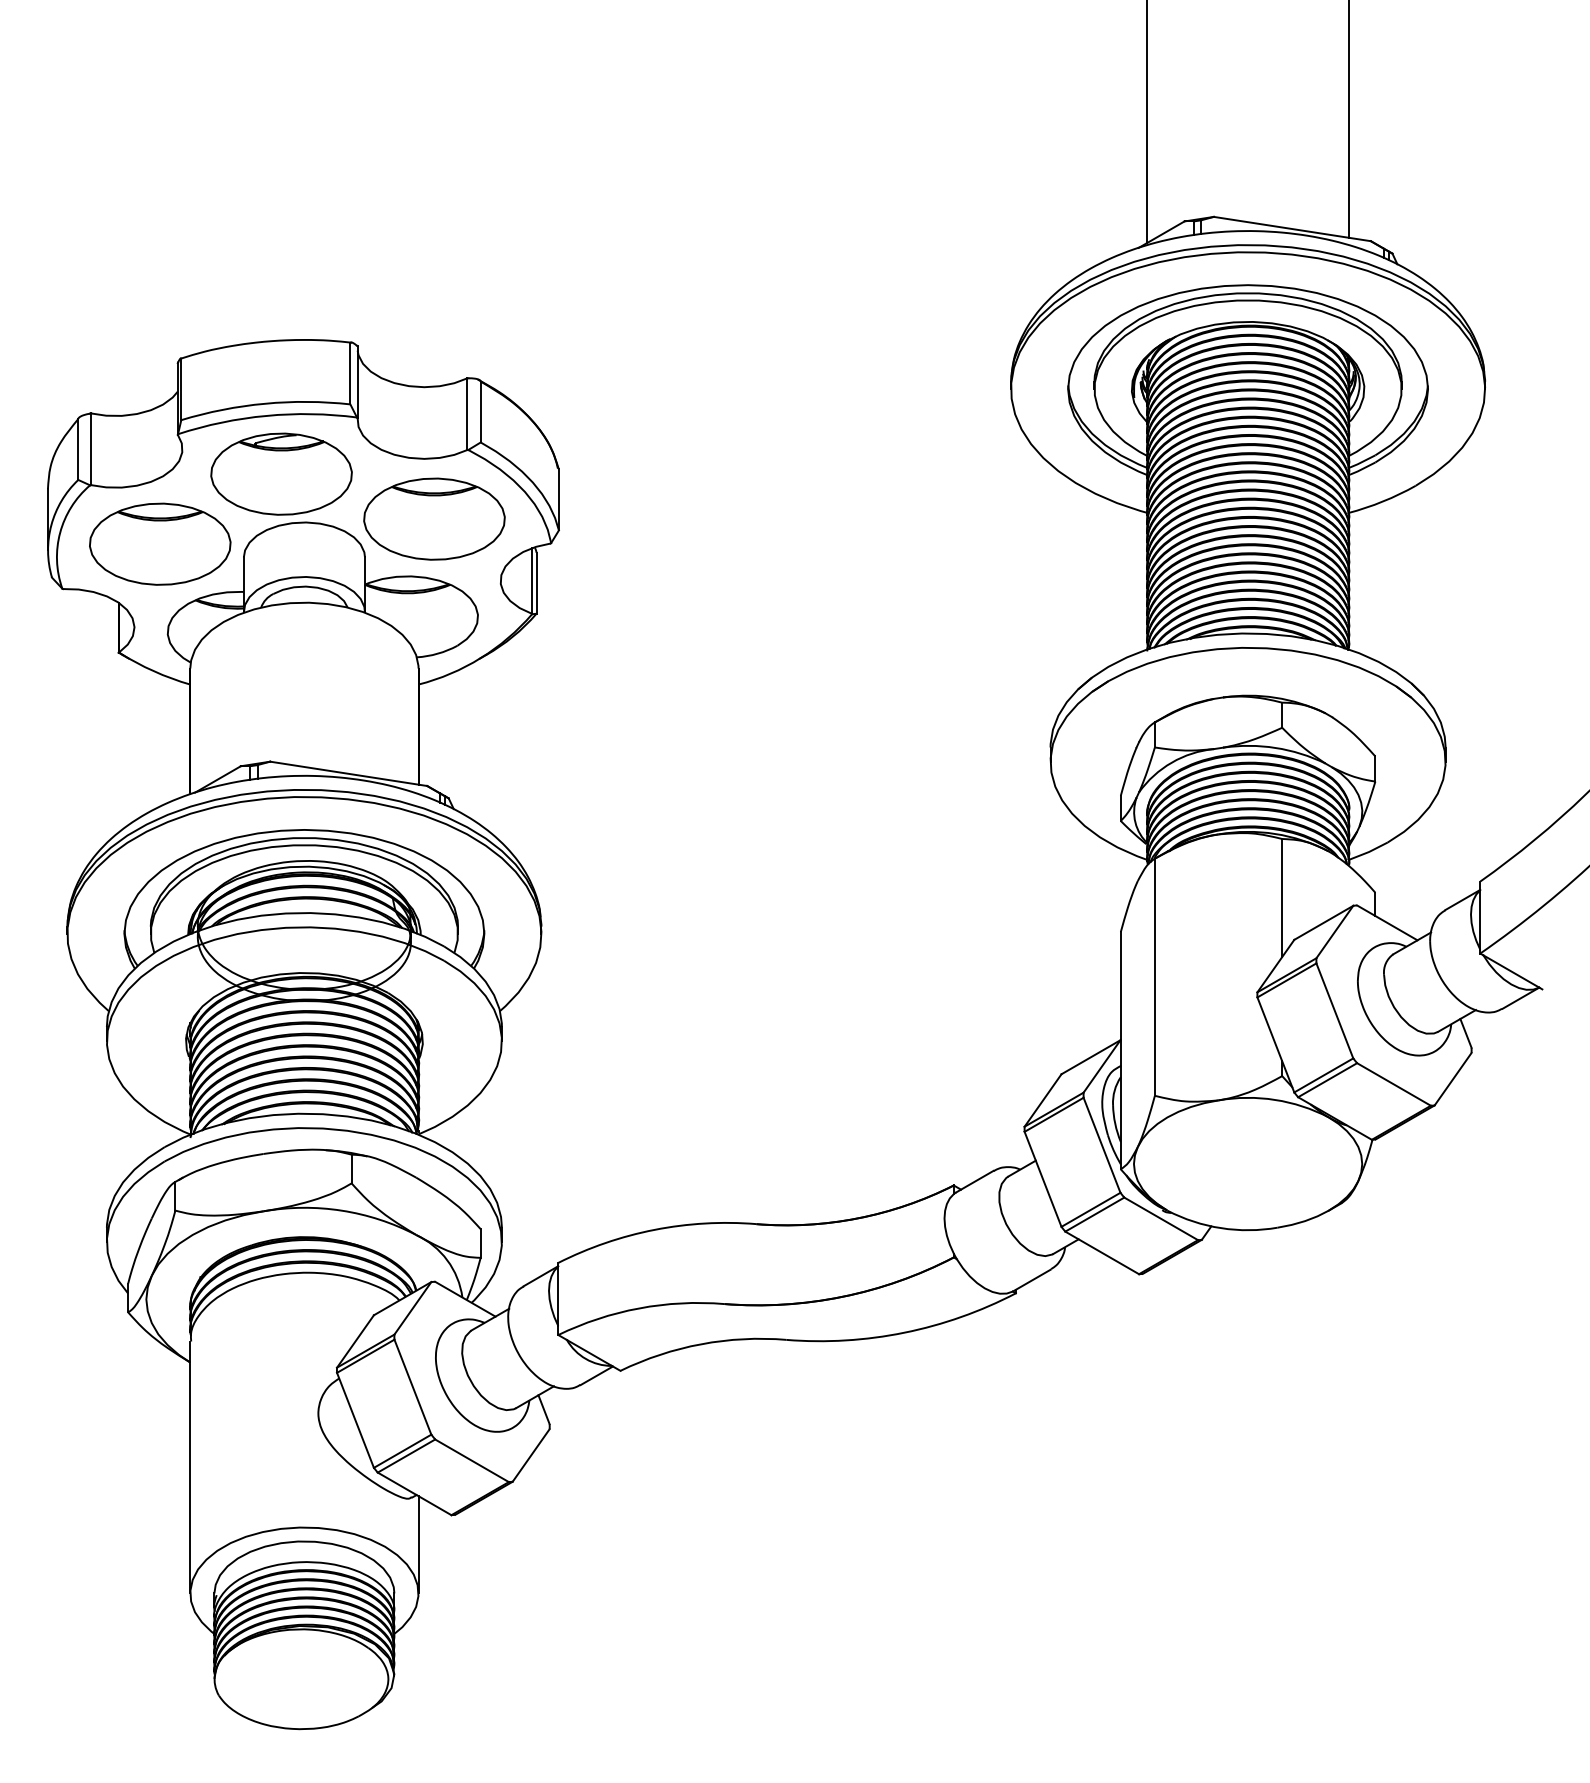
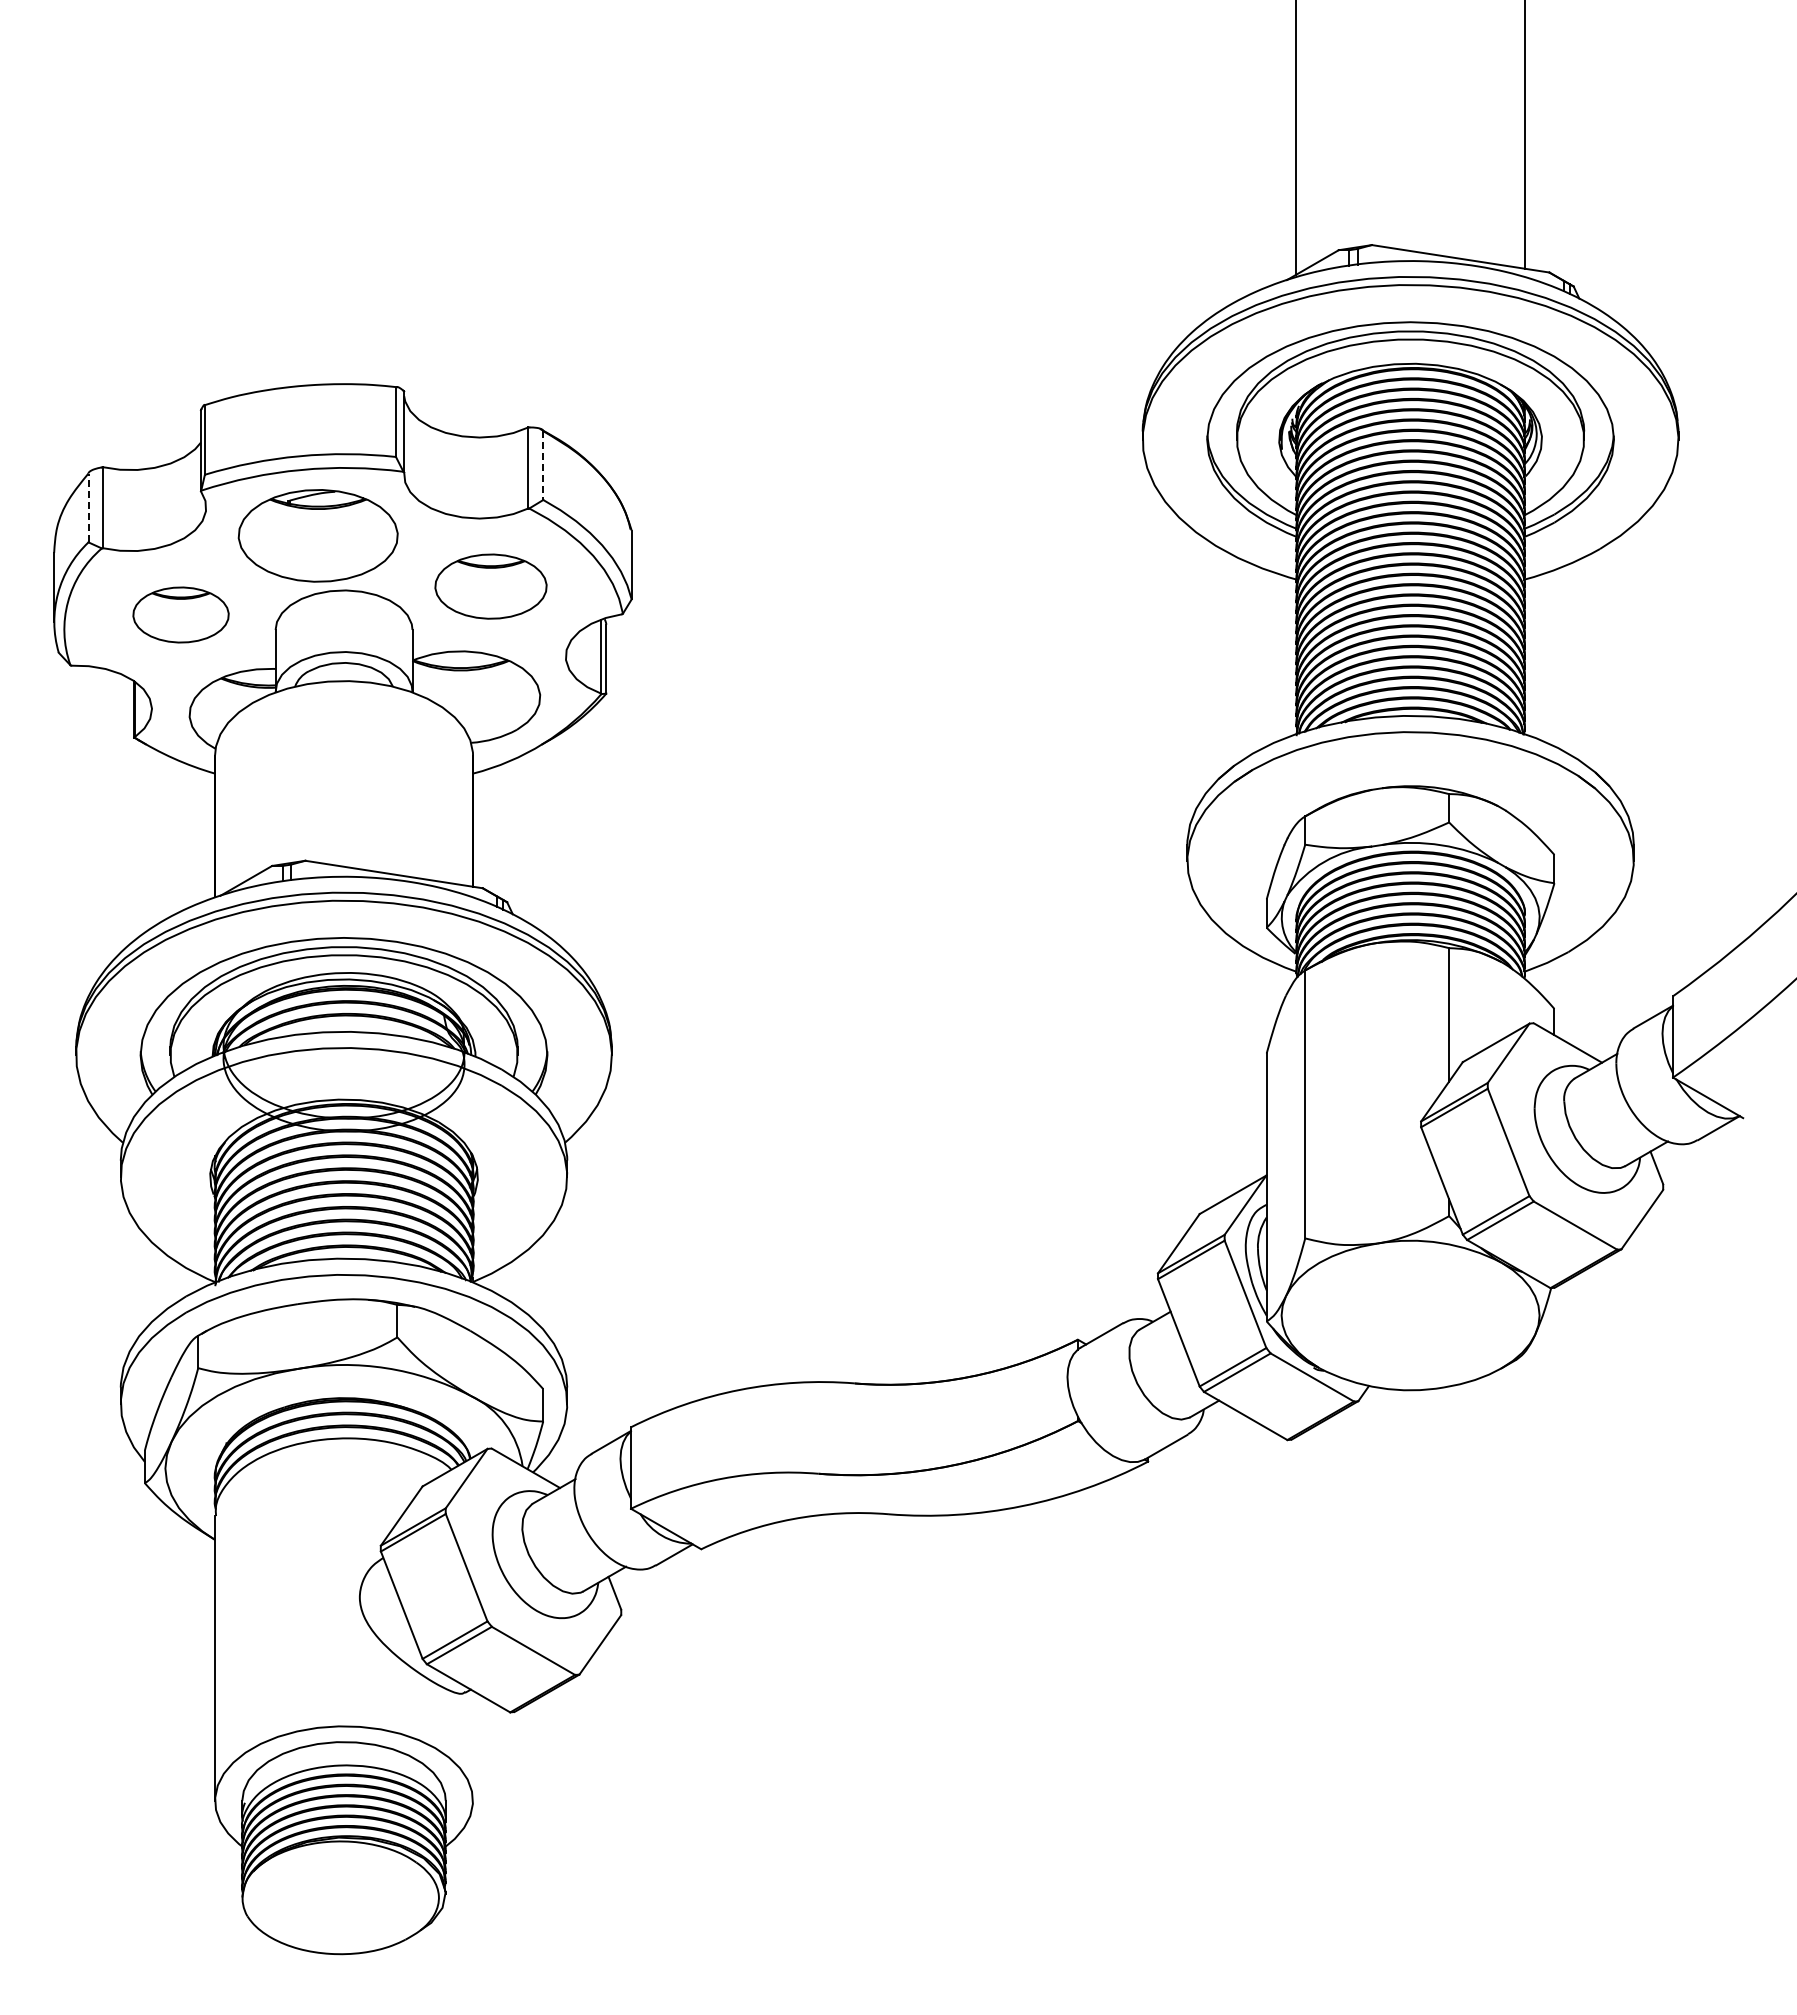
line: (480, 412) -> (543, 466), solid -> dashed
line: (78, 449) -> (88, 507), solid -> dashed
part: (434, 518) -> (490, 586), size x0.7
part: (159, 543) -> (180, 614), size x0.6
line: (418, 1544) -> (473, 1745), removed

